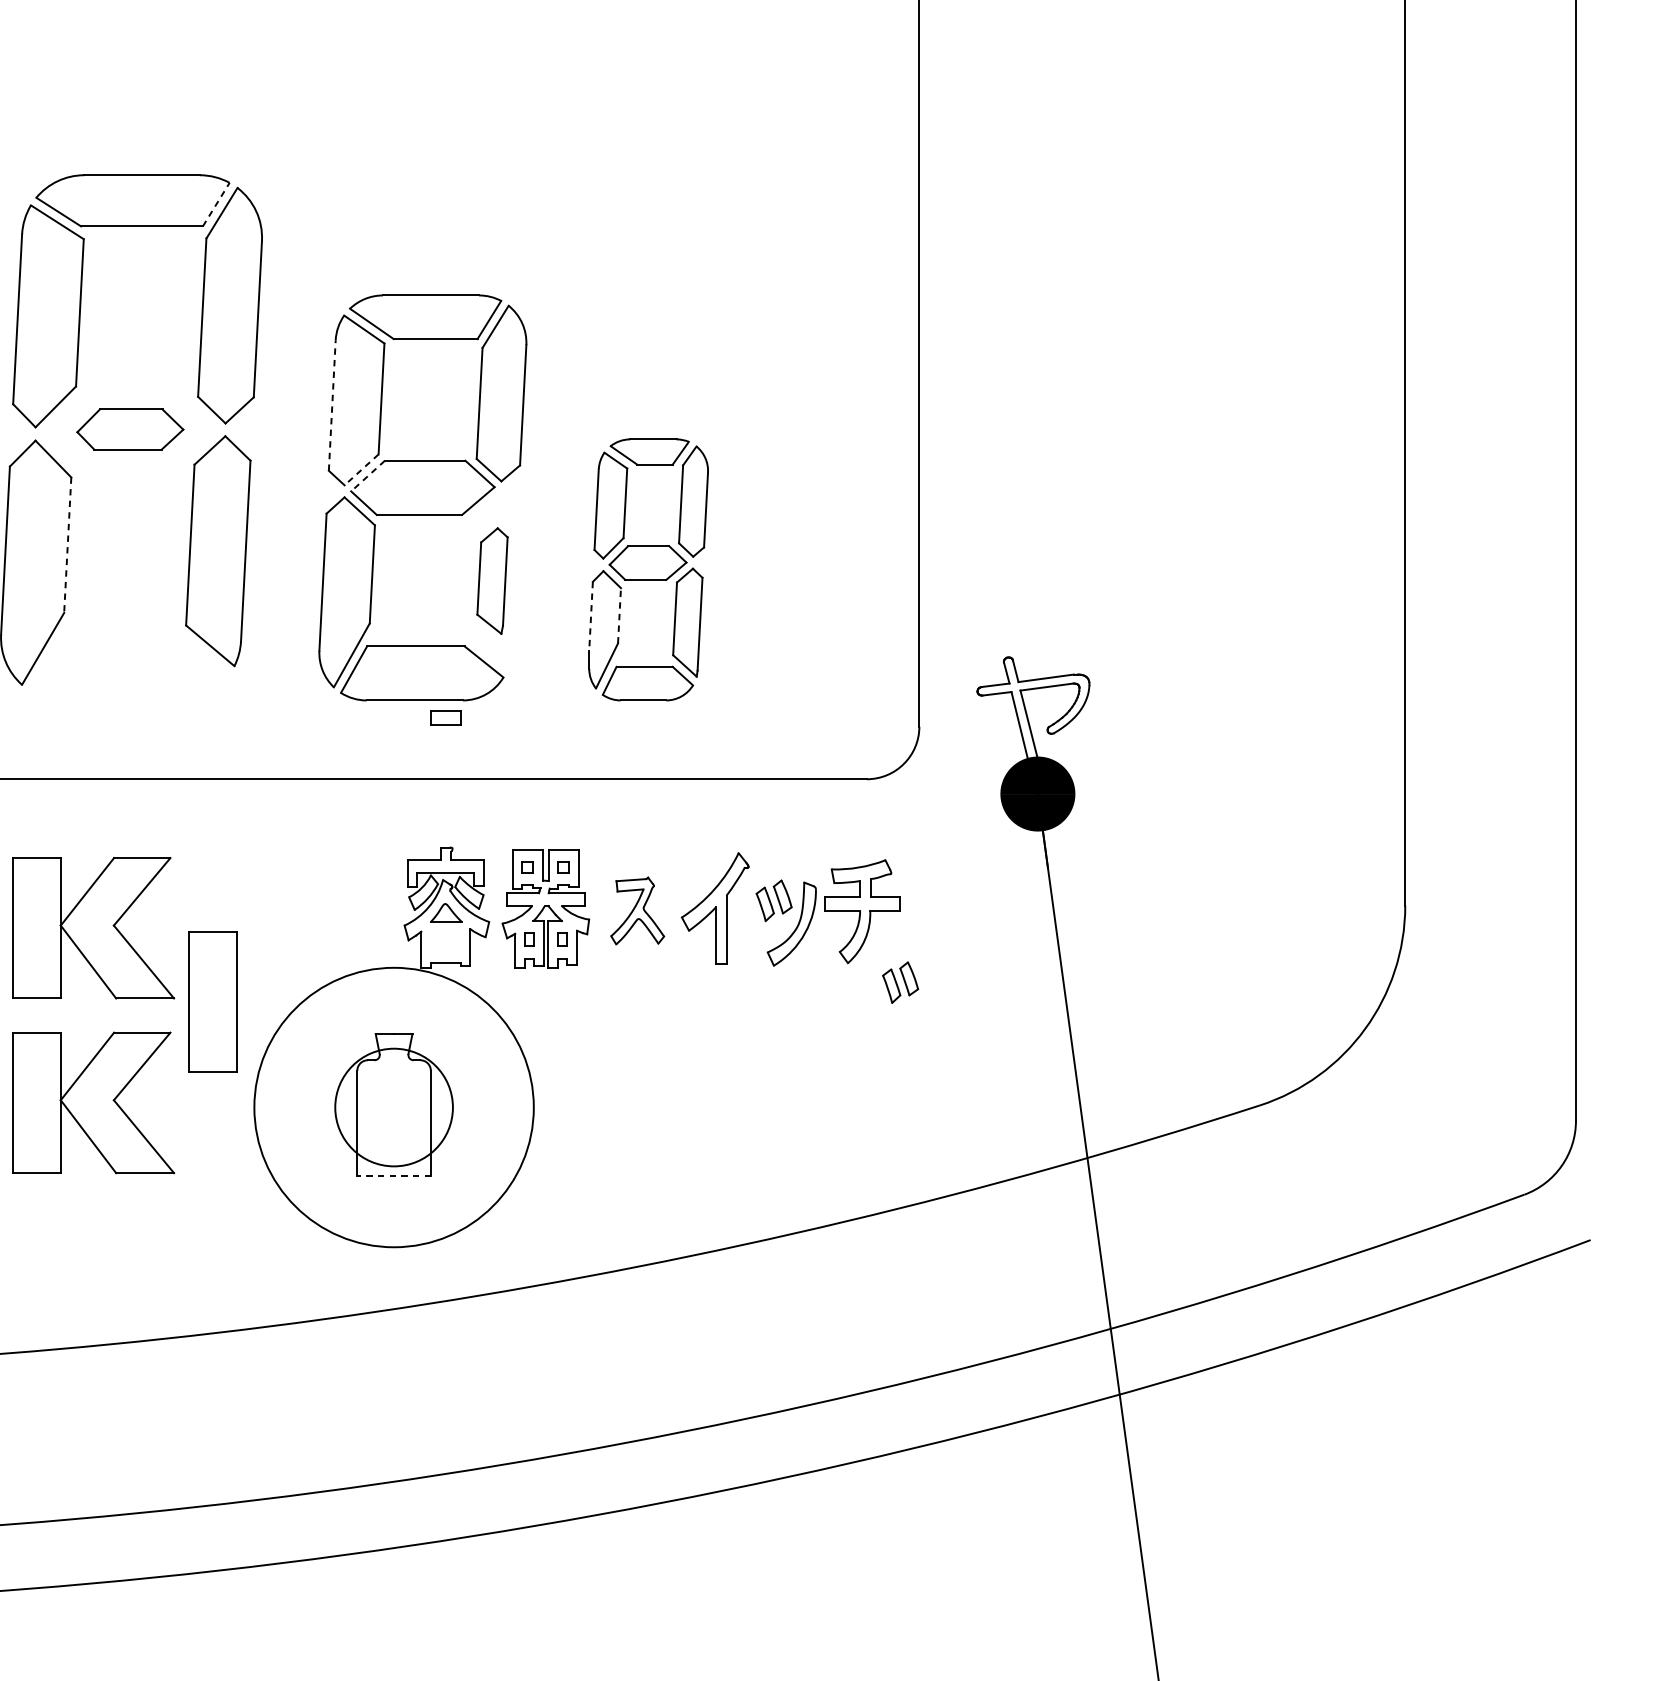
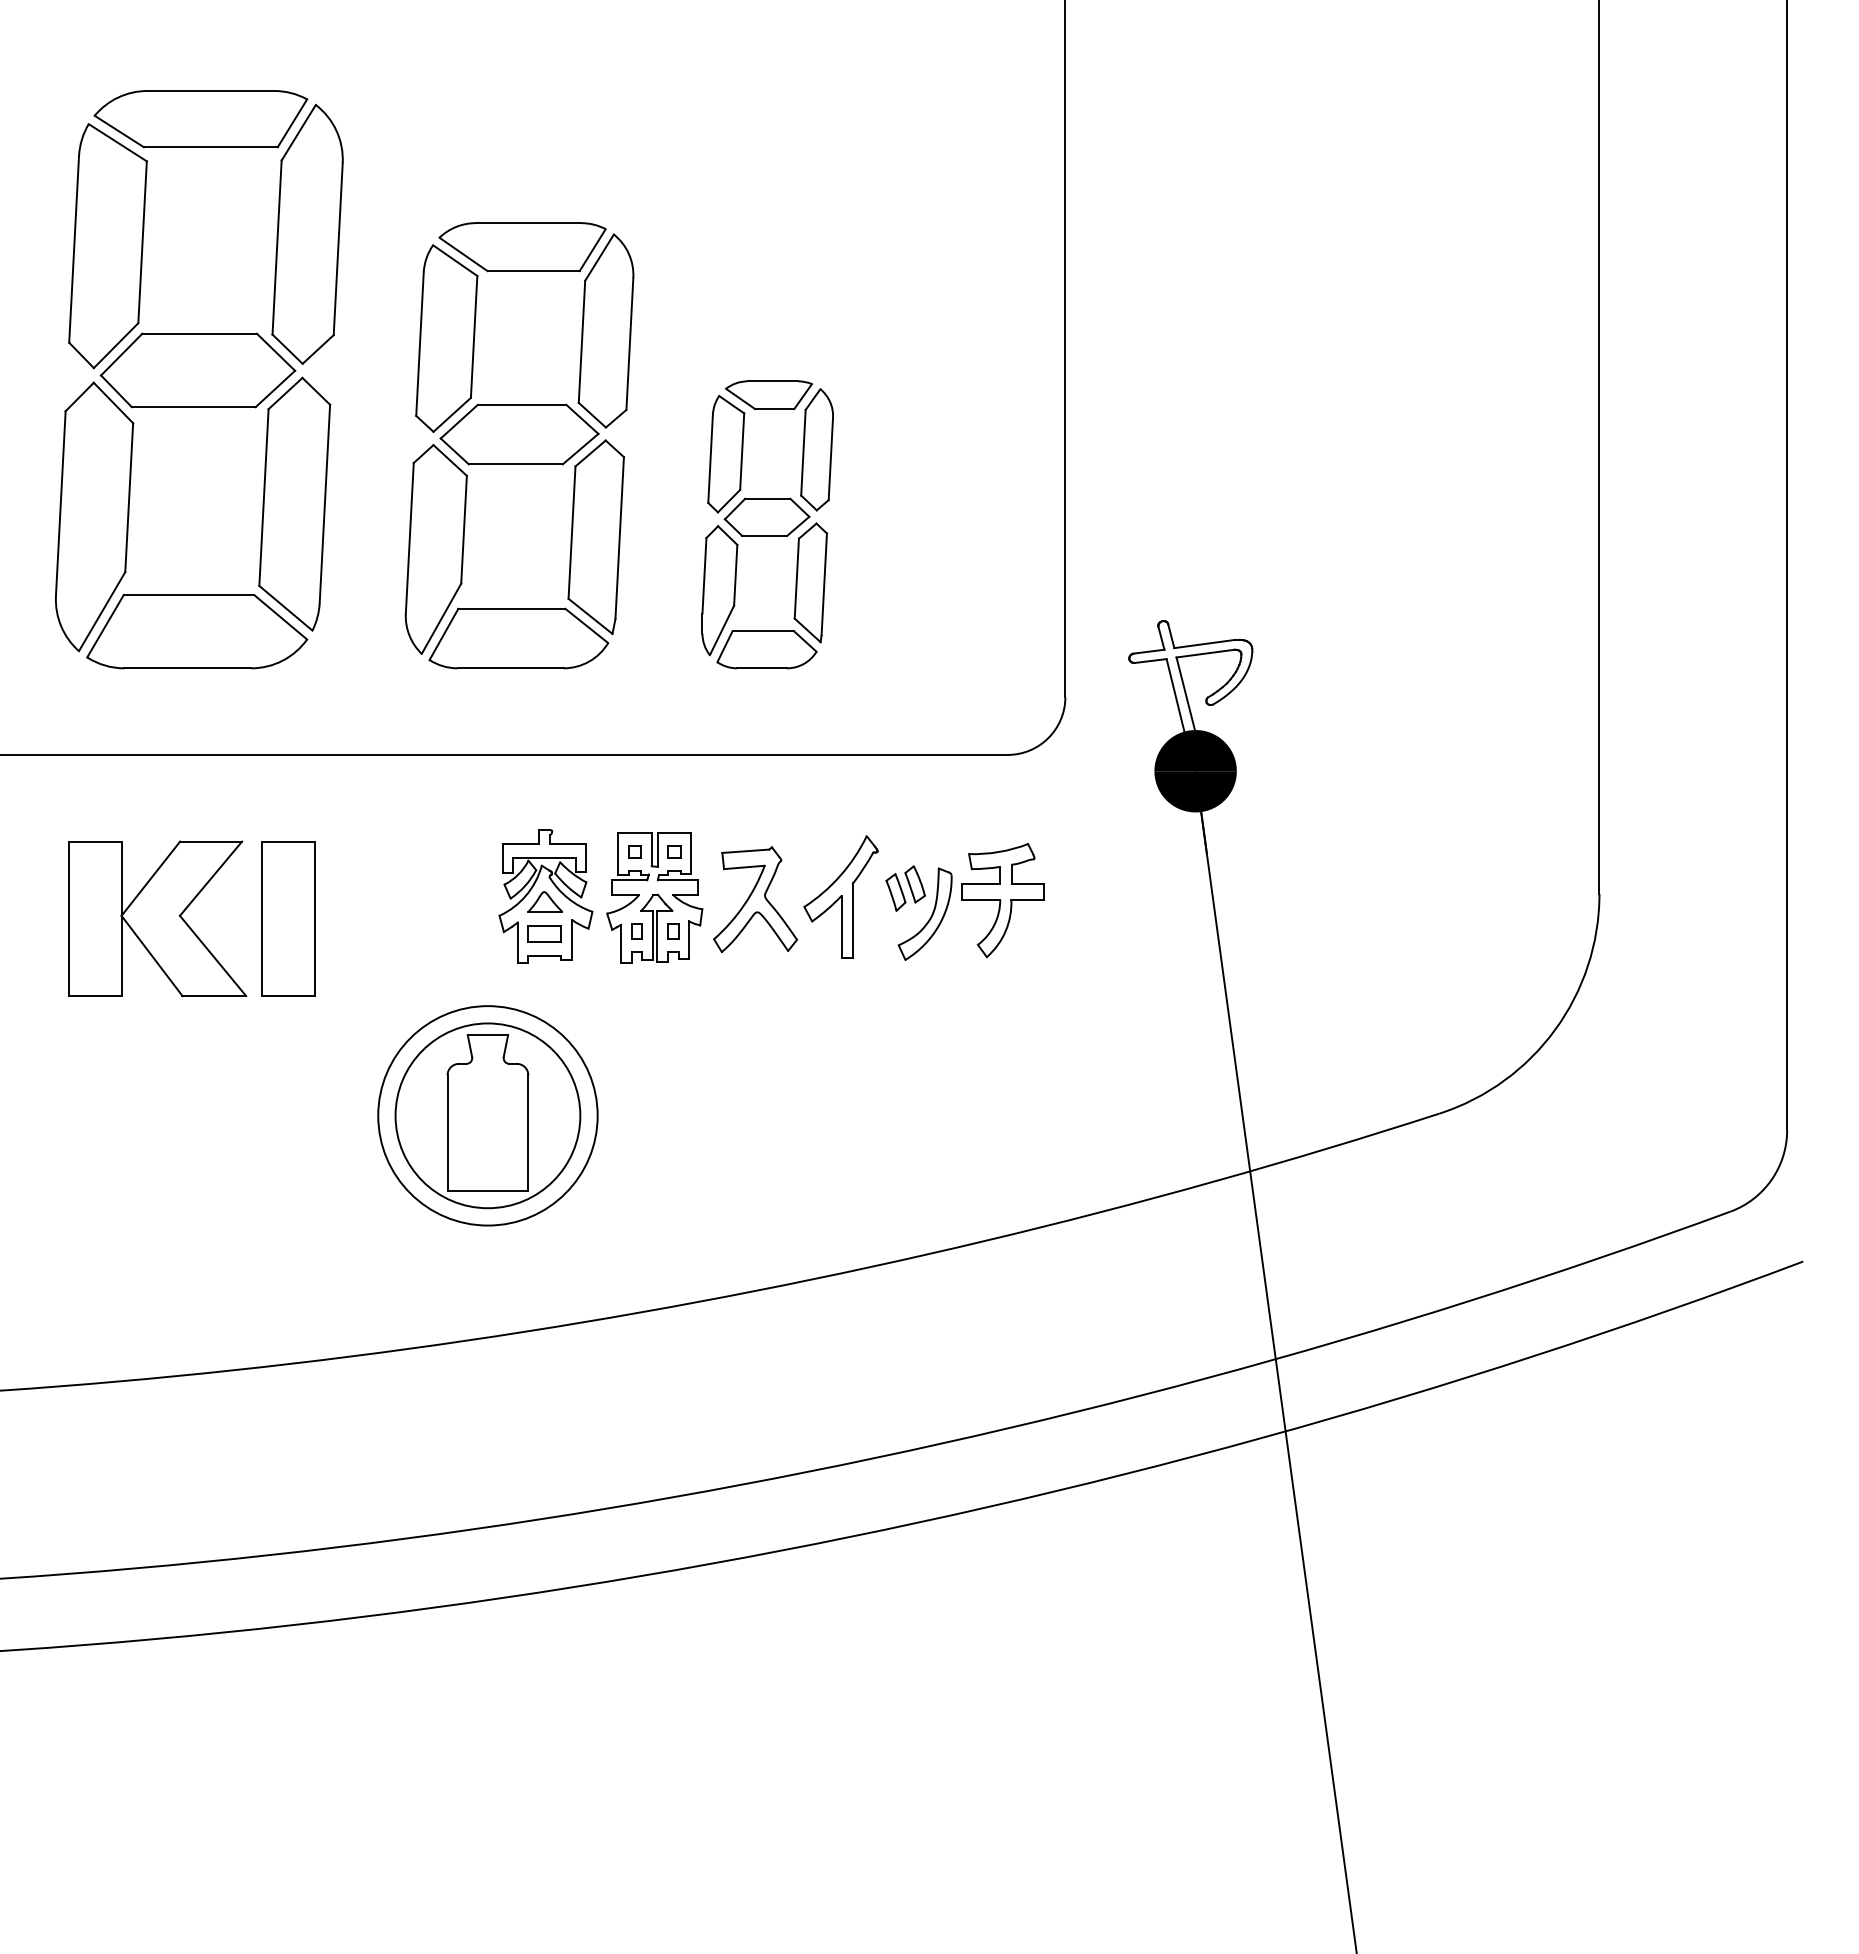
line: (216, 203) -> (292, 122), dashed -> solid
line: (332, 405) -> (420, 344), dashed -> solid
part: (129, 429) -> (197, 370), size x1.67
line: (360, 470) -> (451, 415), dashed -> solid
line: (367, 476) -> (458, 422), dashed -> solid
line: (68, 545) -> (129, 497), dashed -> solid
part: (491, 580) -> (595, 536), size x1.67
line: (591, 615) -> (704, 575), dashed -> solid
line: (619, 615) -> (735, 574), dashed -> solid
part: (129, 666) -> (197, 631), added
part: (445, 716) -> (544, 933), moved
part: (637, 910) -> (755, 899), size x1.43
part: (900, 982) -> (1044, 978), removed
part: (212, 1001) -> (288, 918), moved
part: (93, 1102) -> (157, 1110), removed
circle: (393, 1107) -> (487, 1115), size x0.71
circle: (393, 1107) -> (487, 1115), size x1.43
line: (393, 1175) -> (487, 1190), dashed -> solid

